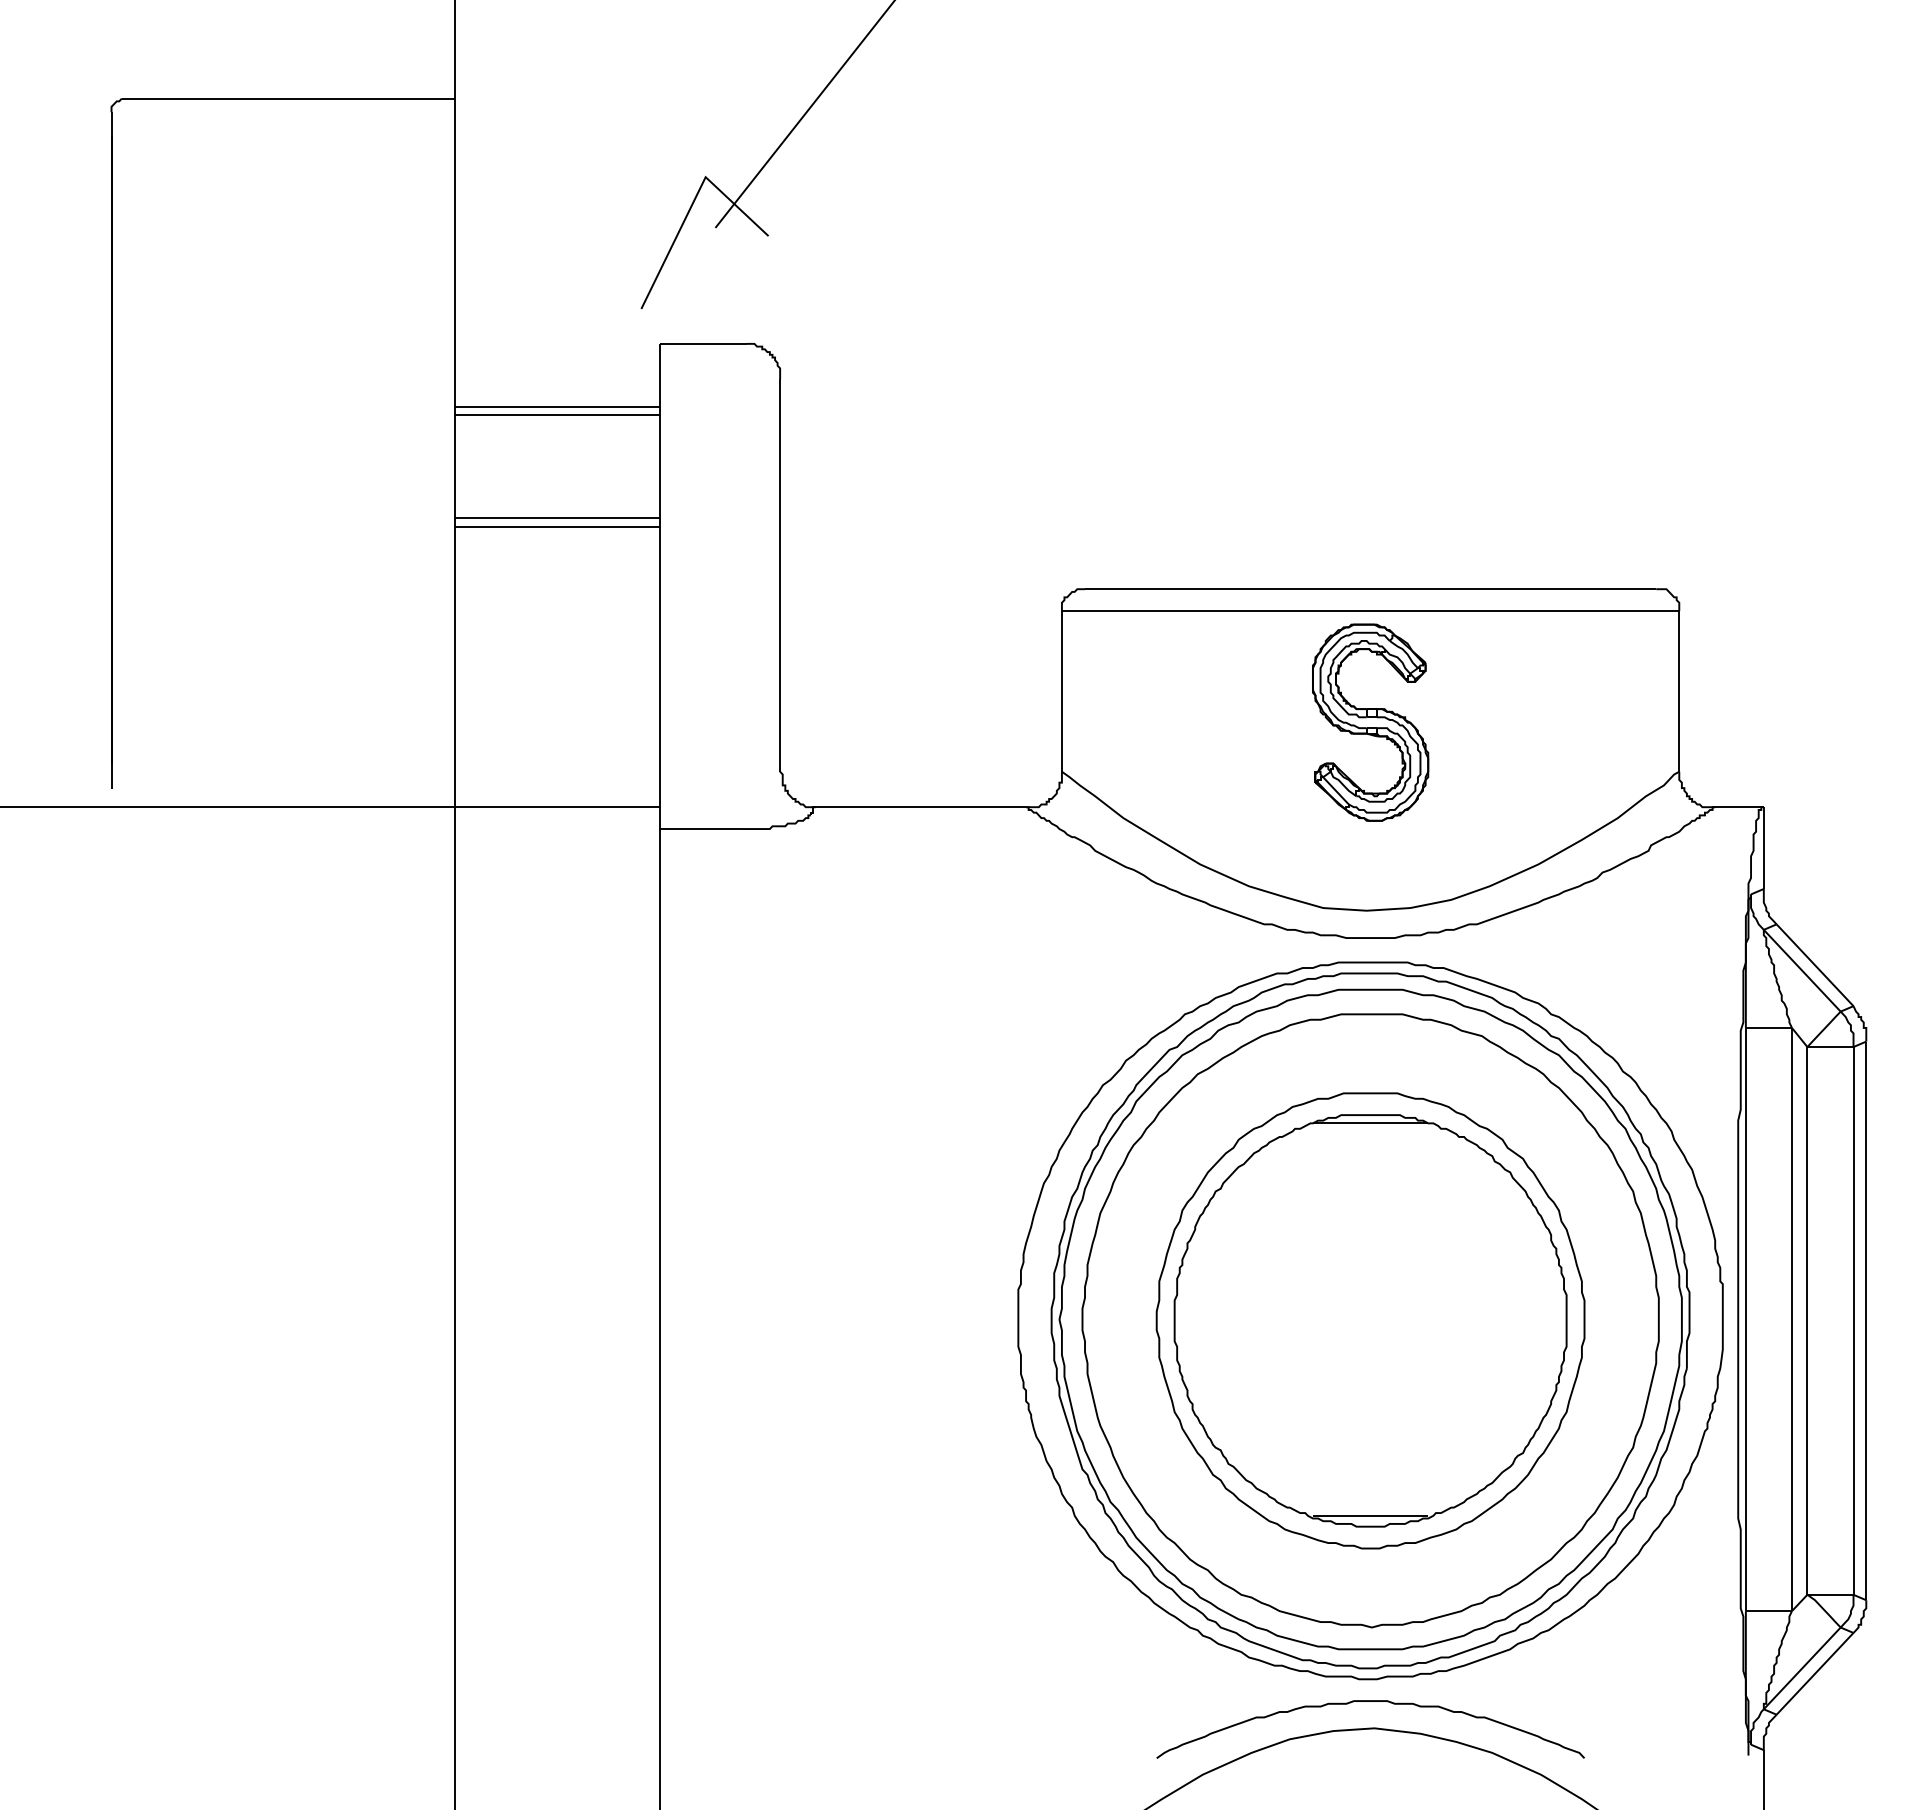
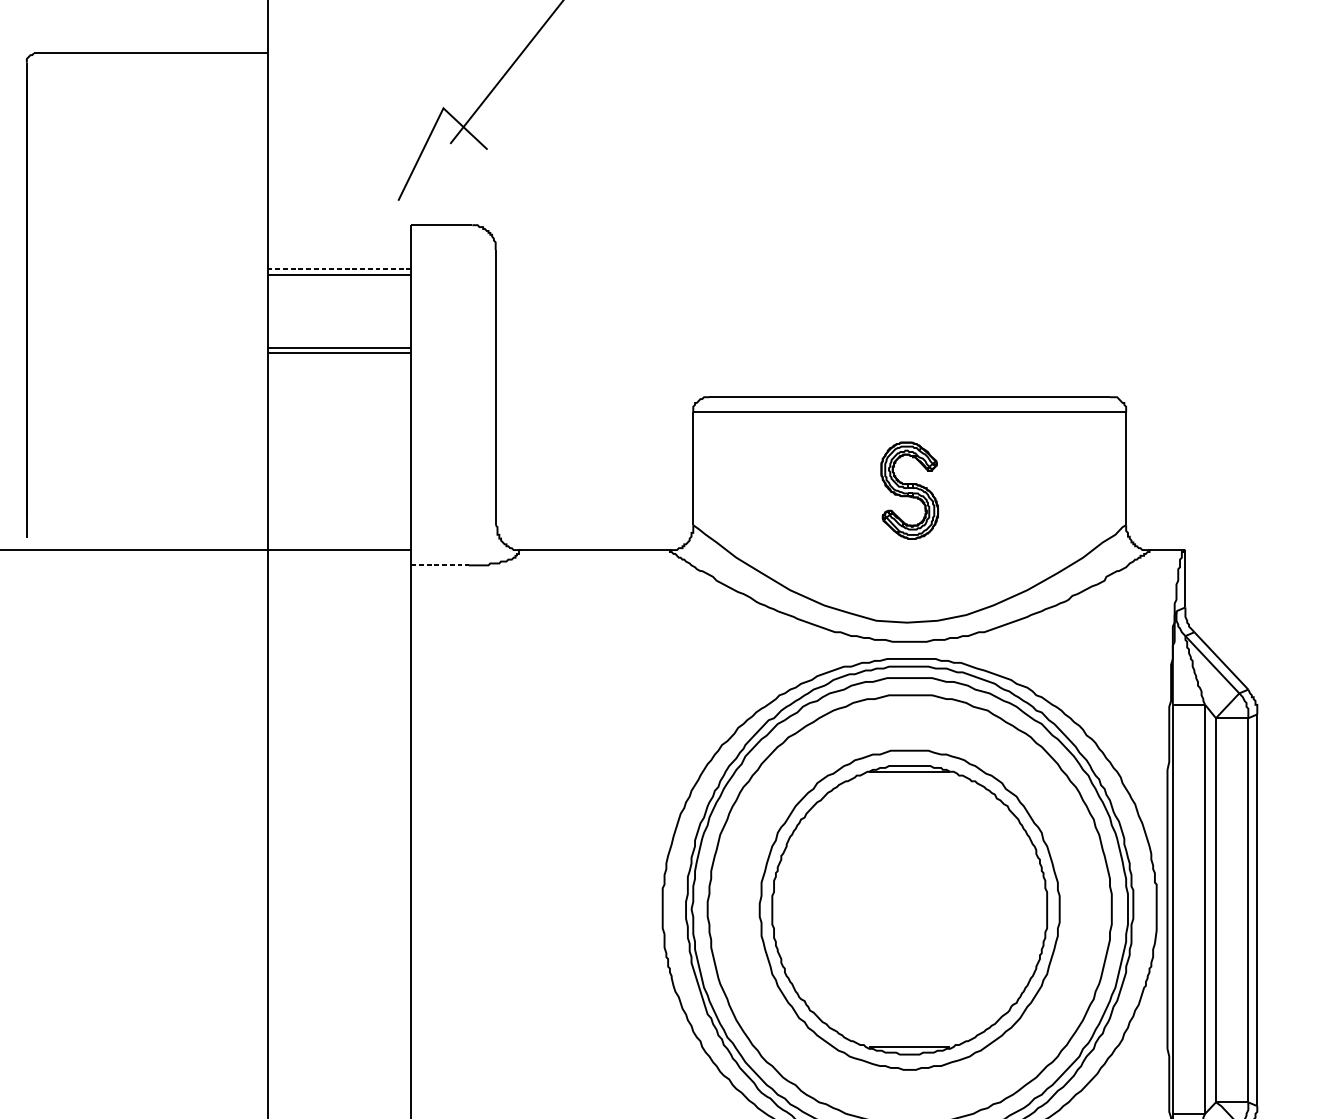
line: (556, 406) -> (338, 269), solid -> dashed
part: (1370, 722) -> (909, 490), size x0.7
line: (701, 829) -> (440, 565), solid -> dashed

